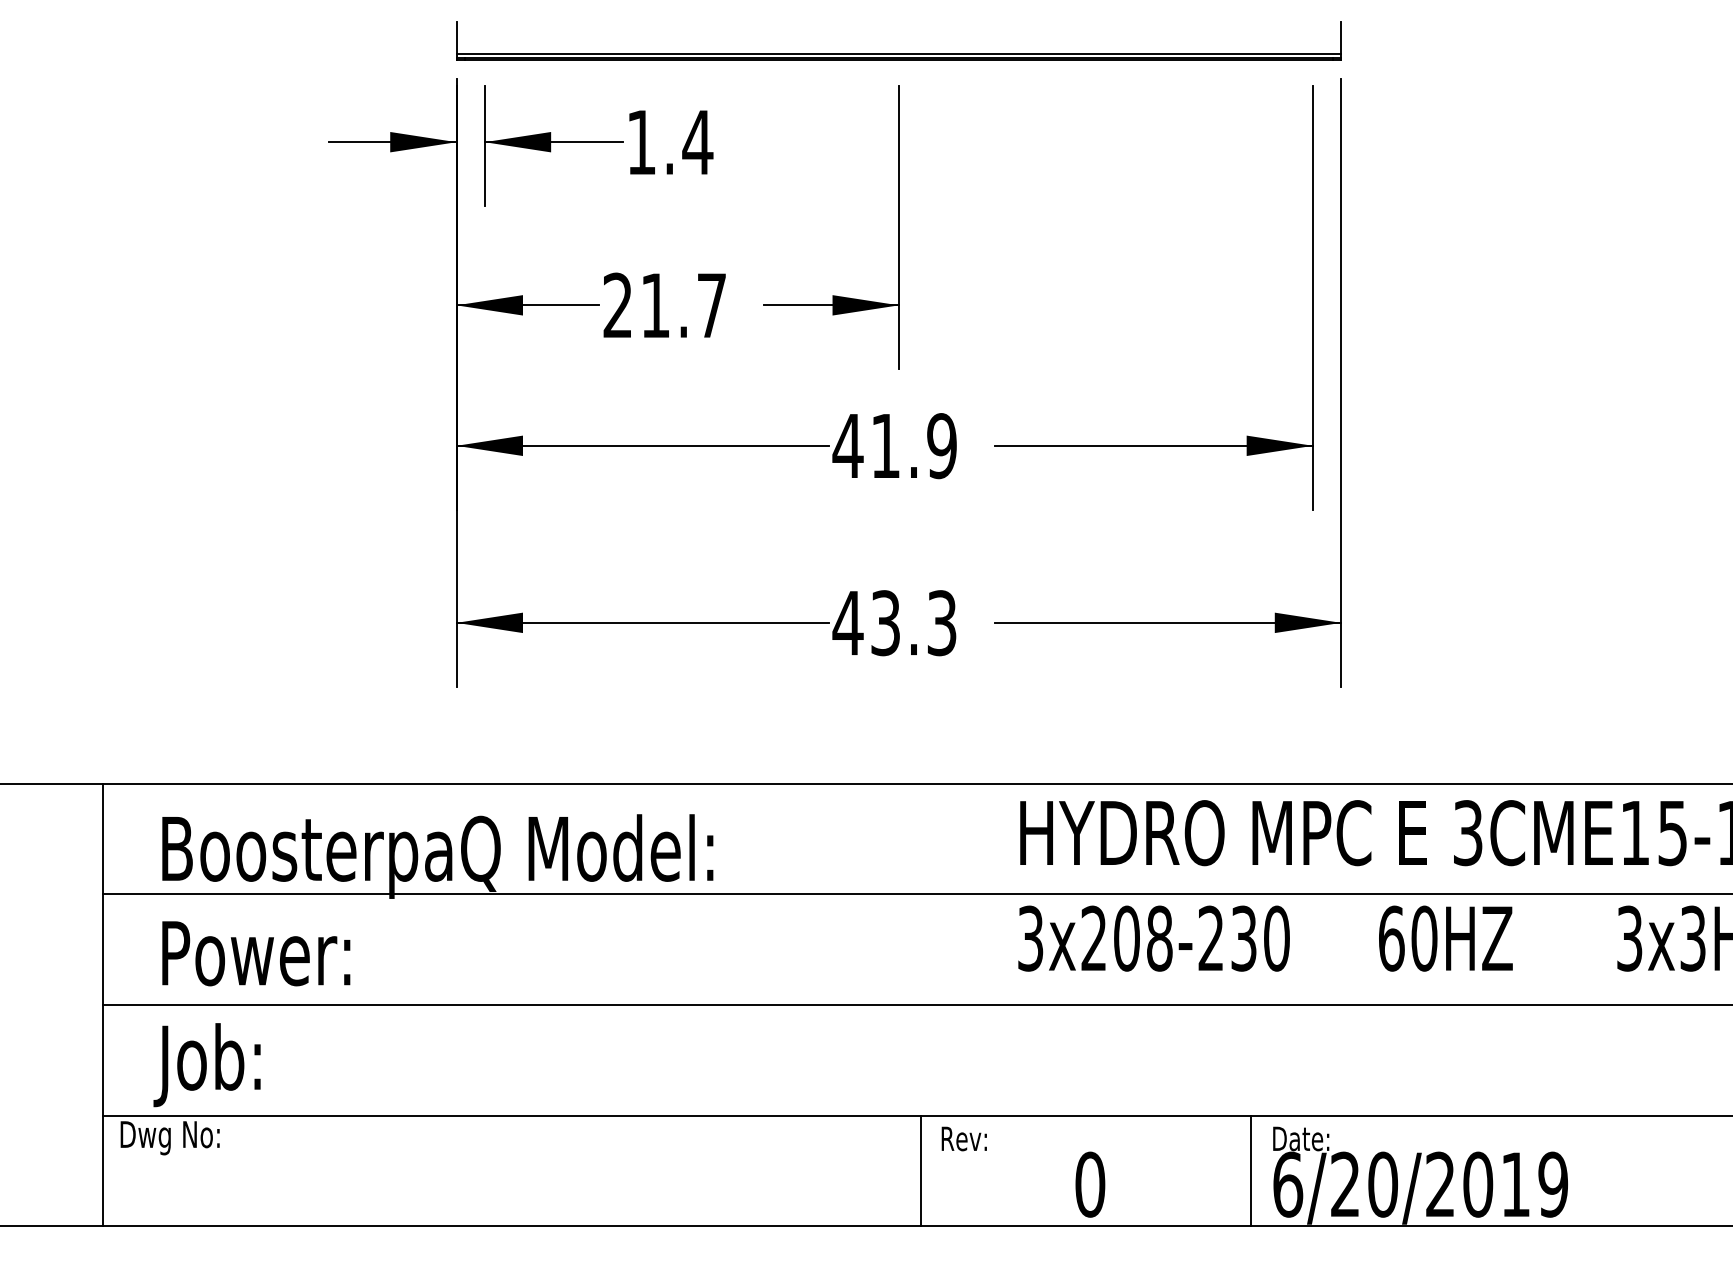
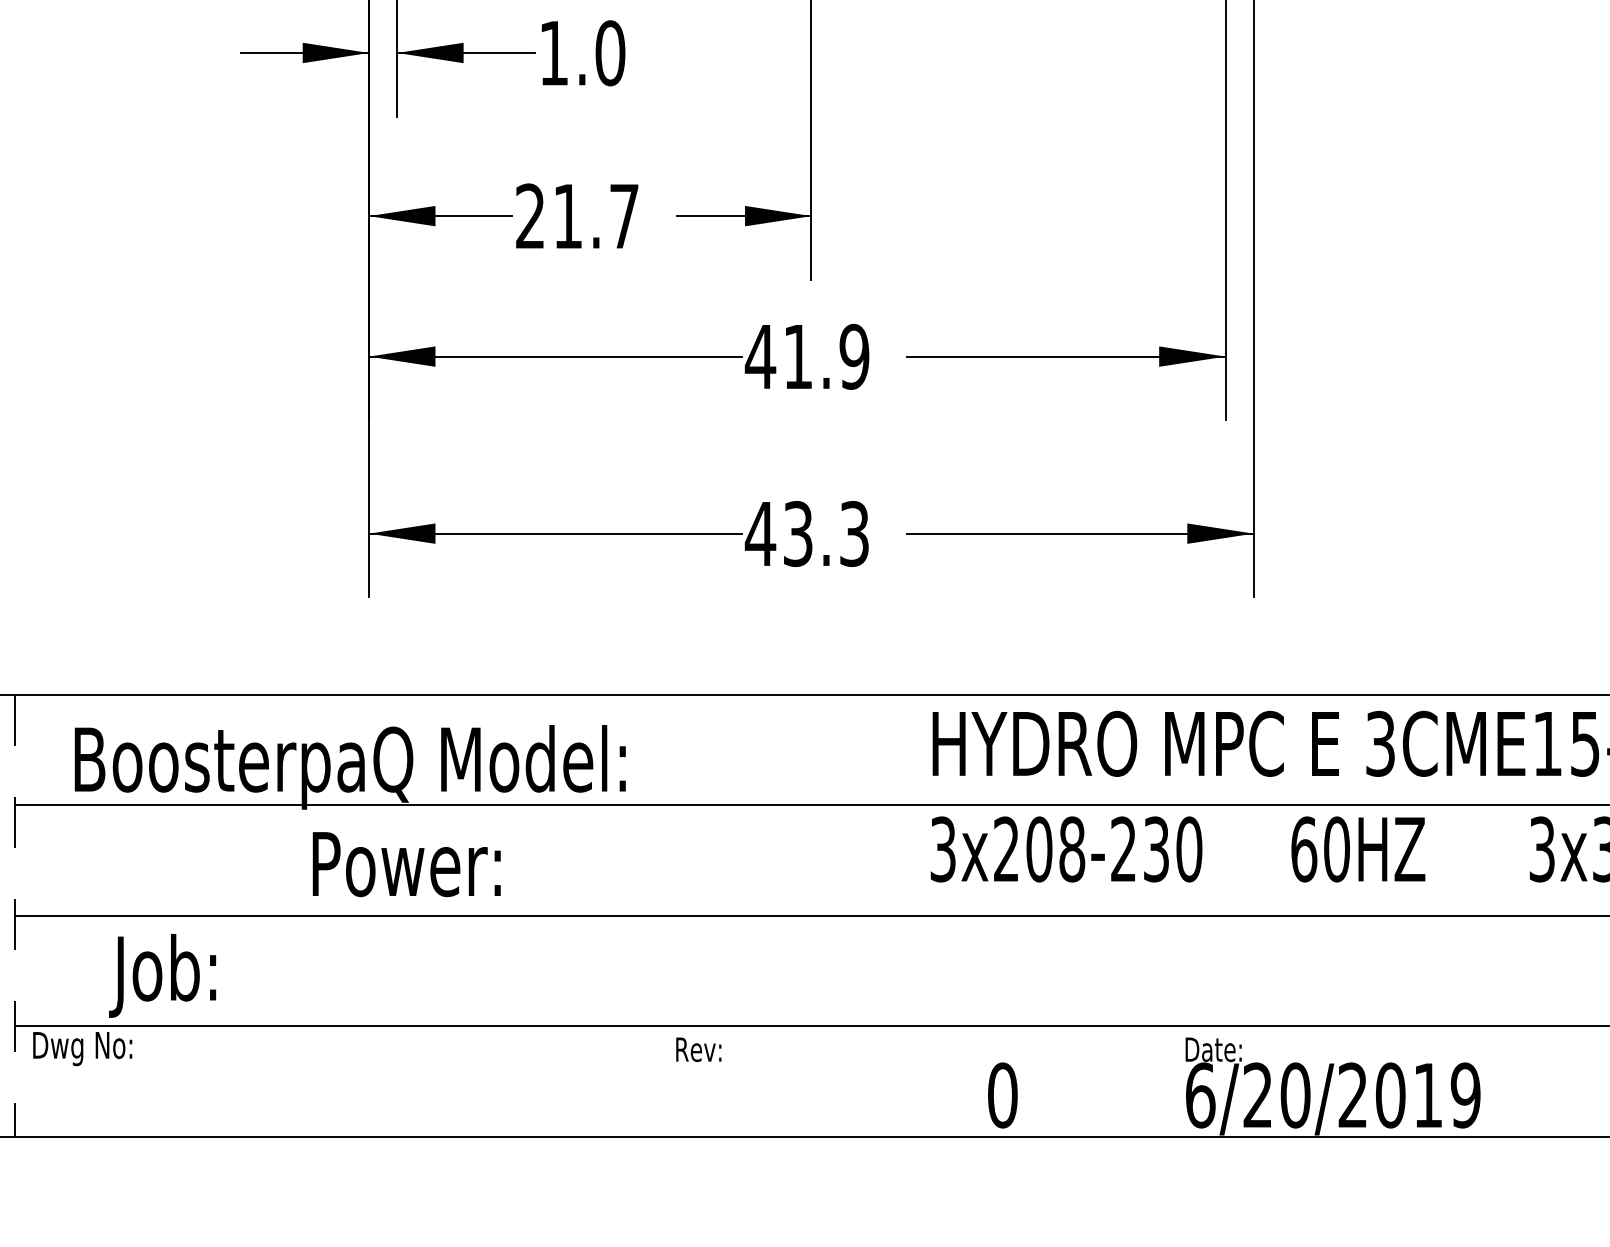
text: (697, 142) -> (609, 53), 1.4 -> 1.0
text: (256, 953) -> (406, 864), moved
line: (102, 1005) -> (14, 916), solid -> dashed
text: (206, 1065) -> (161, 976), moved
text: (963, 1138) -> (697, 1049), moved
line: (921, 1170) -> (833, 1081), removed
line: (1250, 1170) -> (1162, 1081), removed

